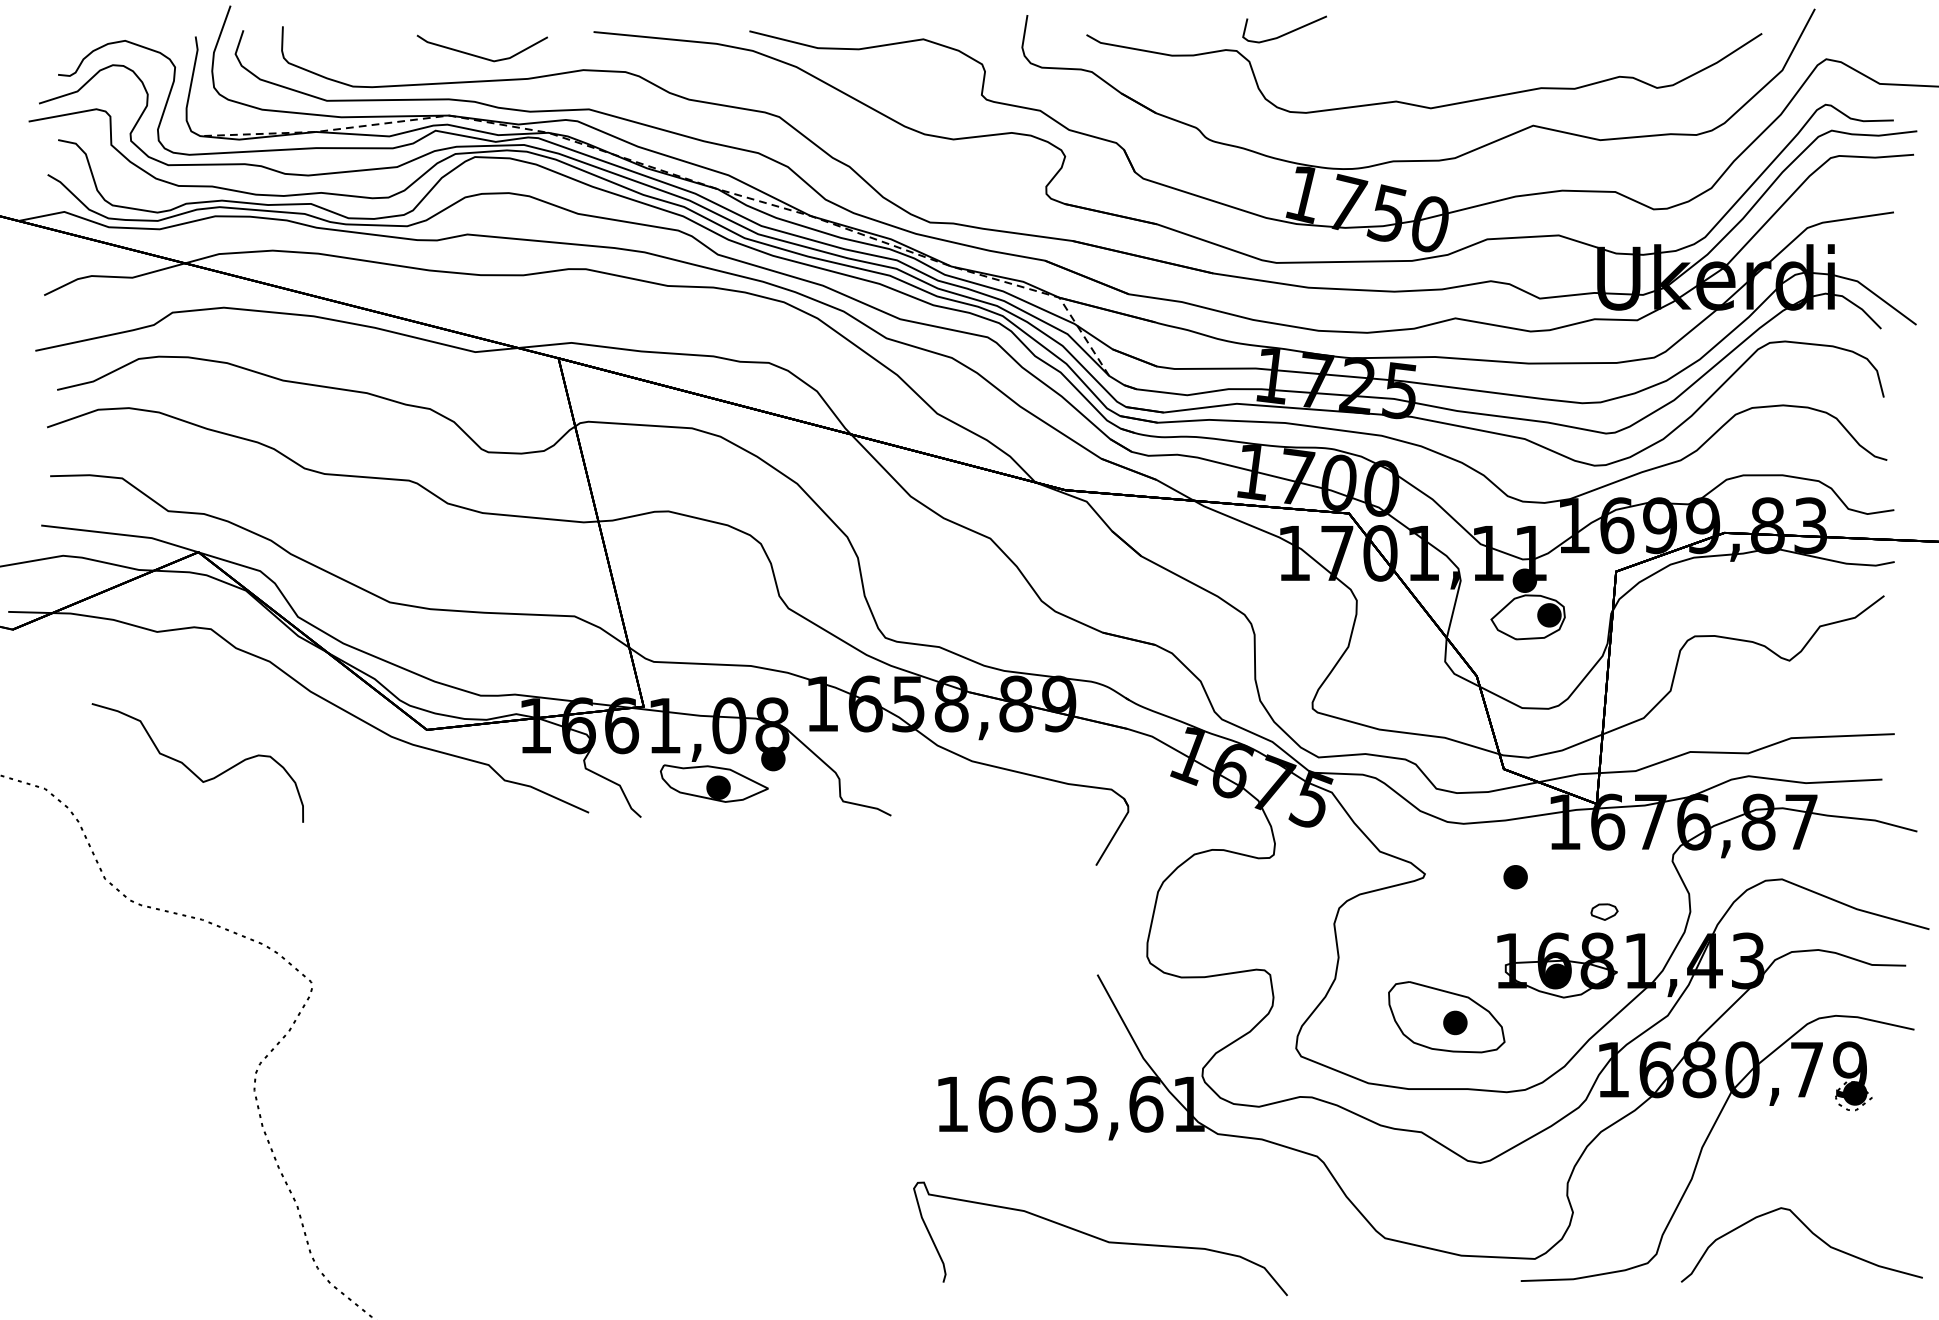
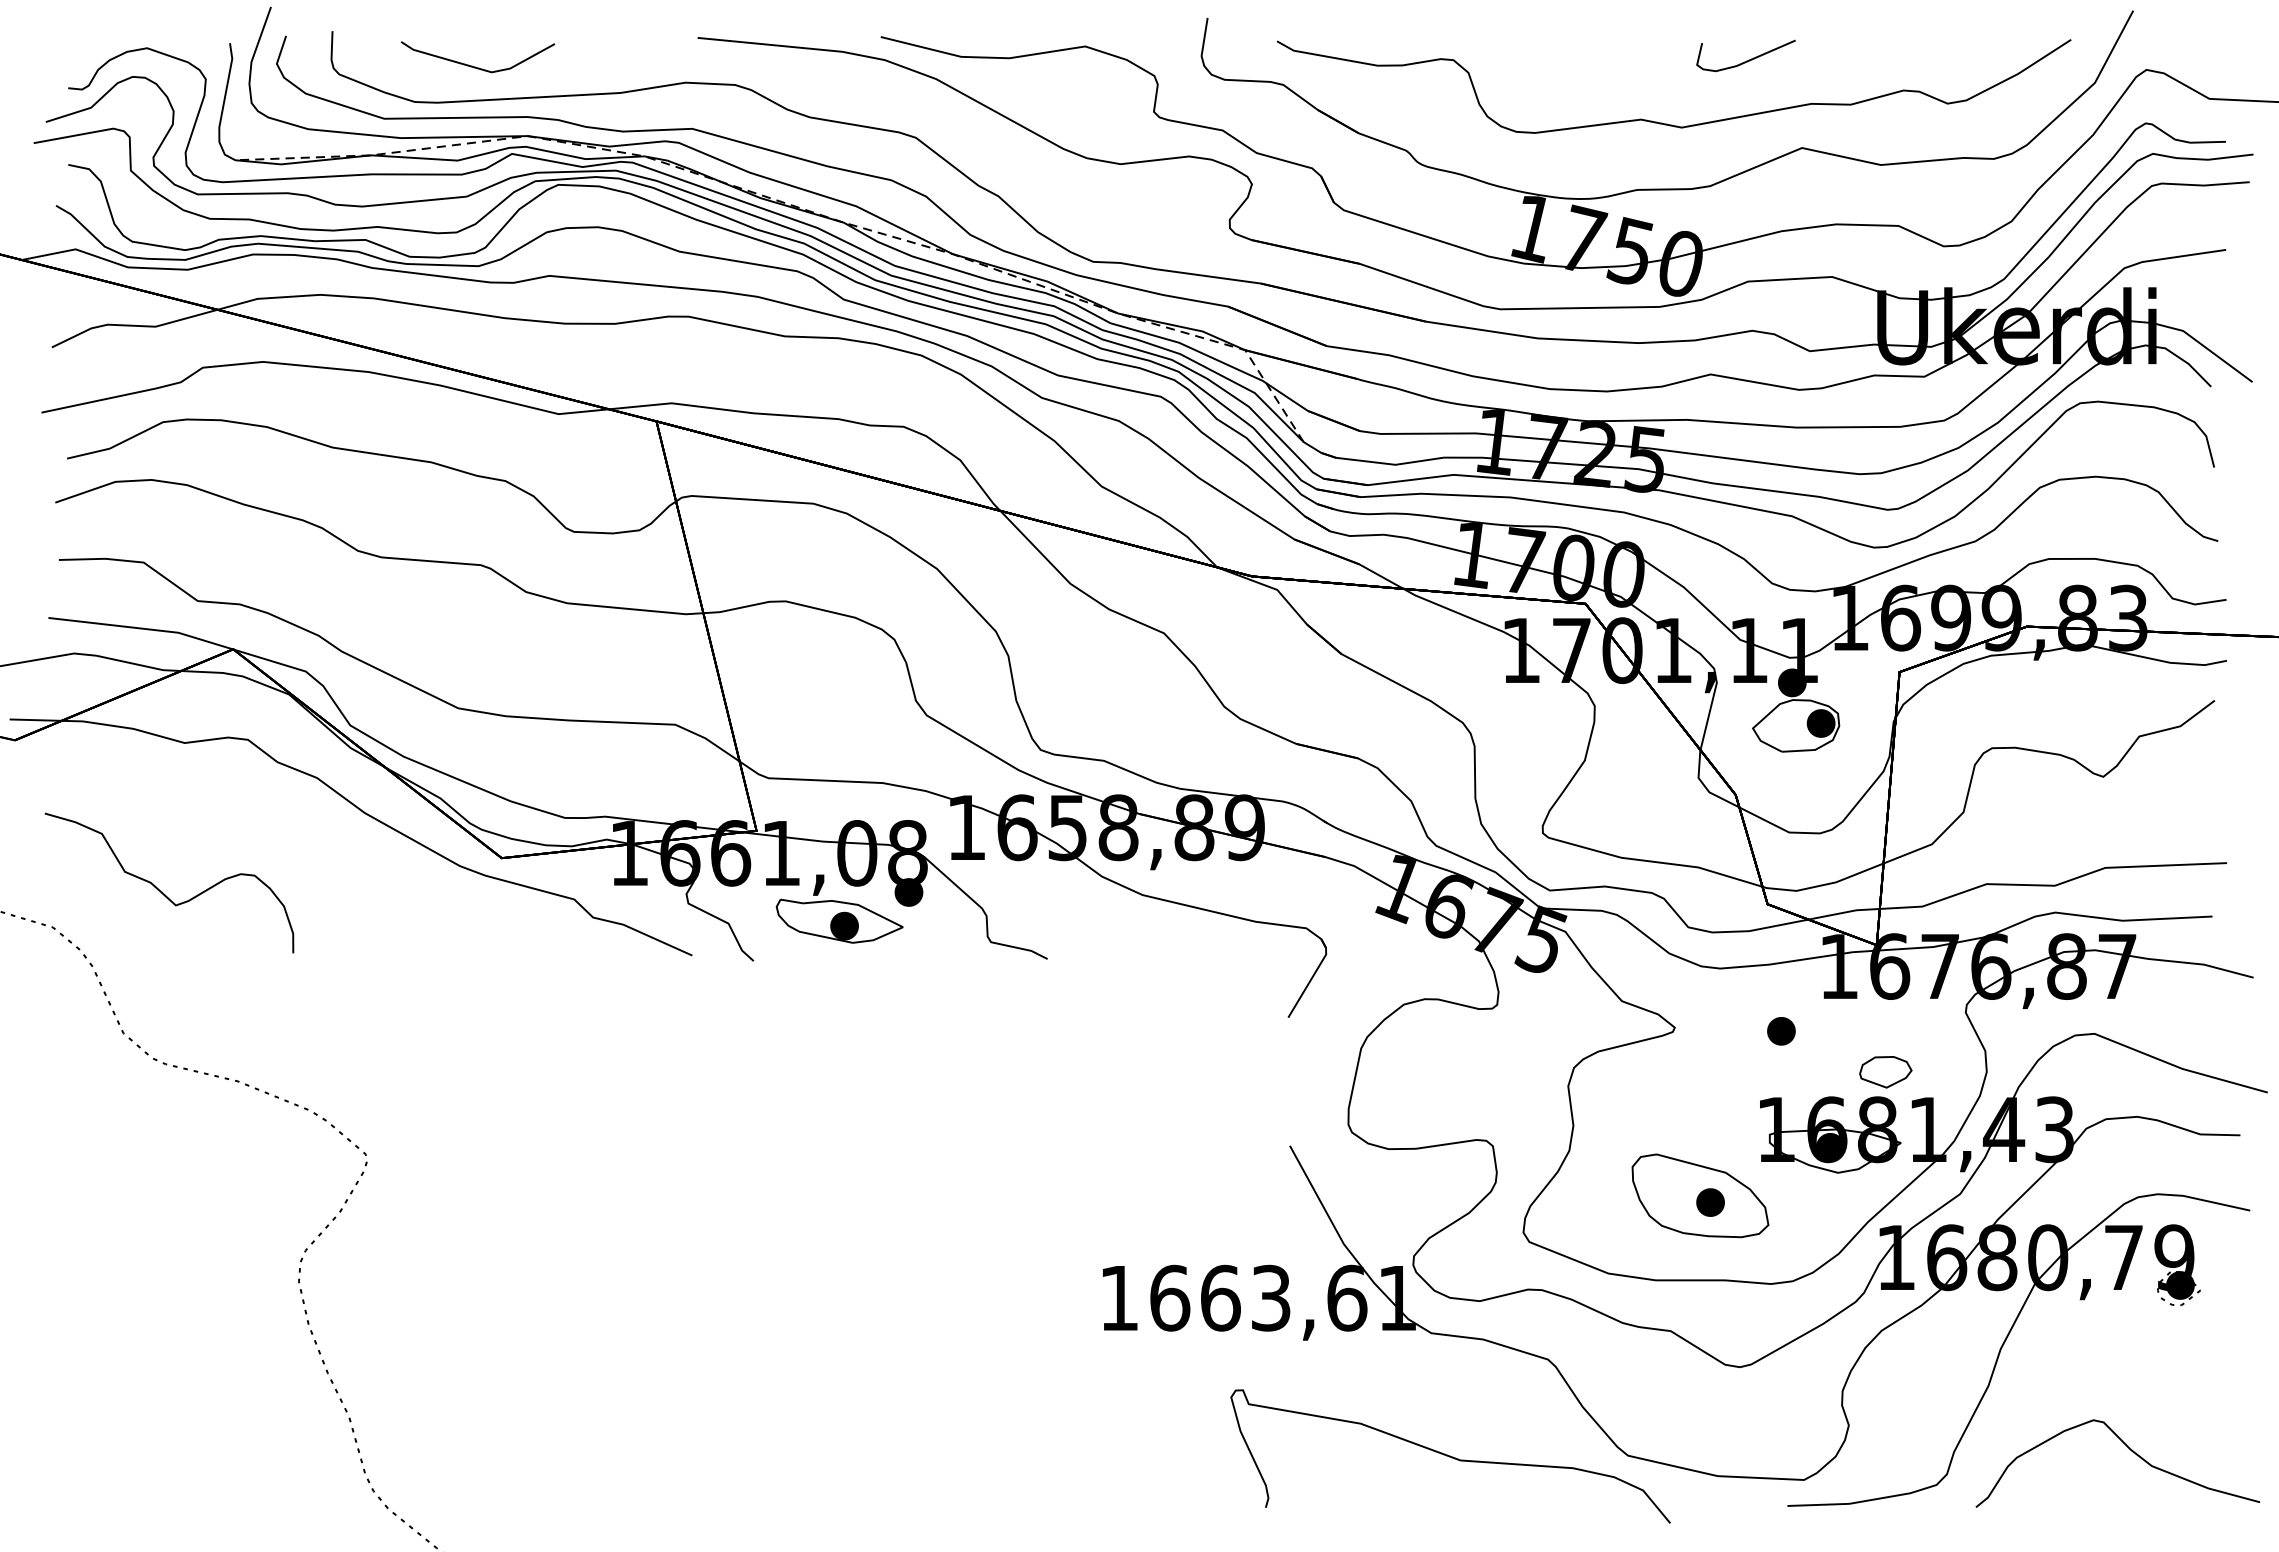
curve: (1286, 32) -> (1748, 59), moved
line: (480, 56) -> (475, 66), moved
curve: (192, 771) -> (163, 892), moved
part: (1604, 912) -> (1885, 1072), size x1.67
curve: (1100, 1238) -> (1450, 1456), moved

